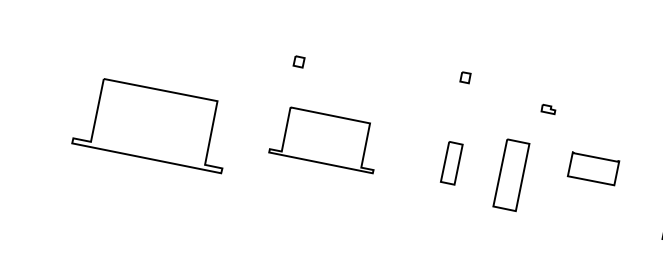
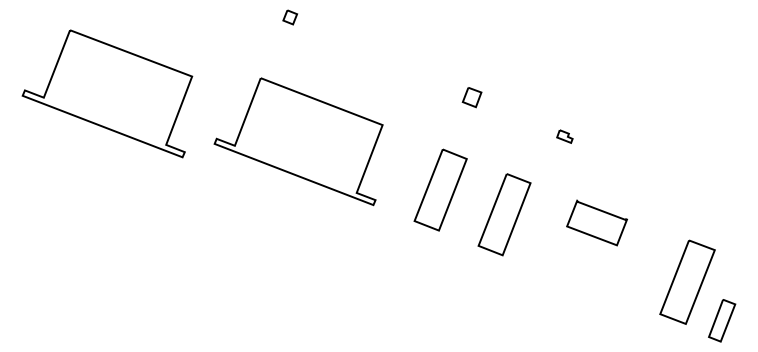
part: (299, 61) -> (290, 17), moved
part: (464, 77) -> (471, 97), size x1.43
part: (547, 109) -> (564, 136), moved
part: (320, 142) -> (298, 141), size x1.43
part: (451, 162) -> (440, 189), size x1.67

